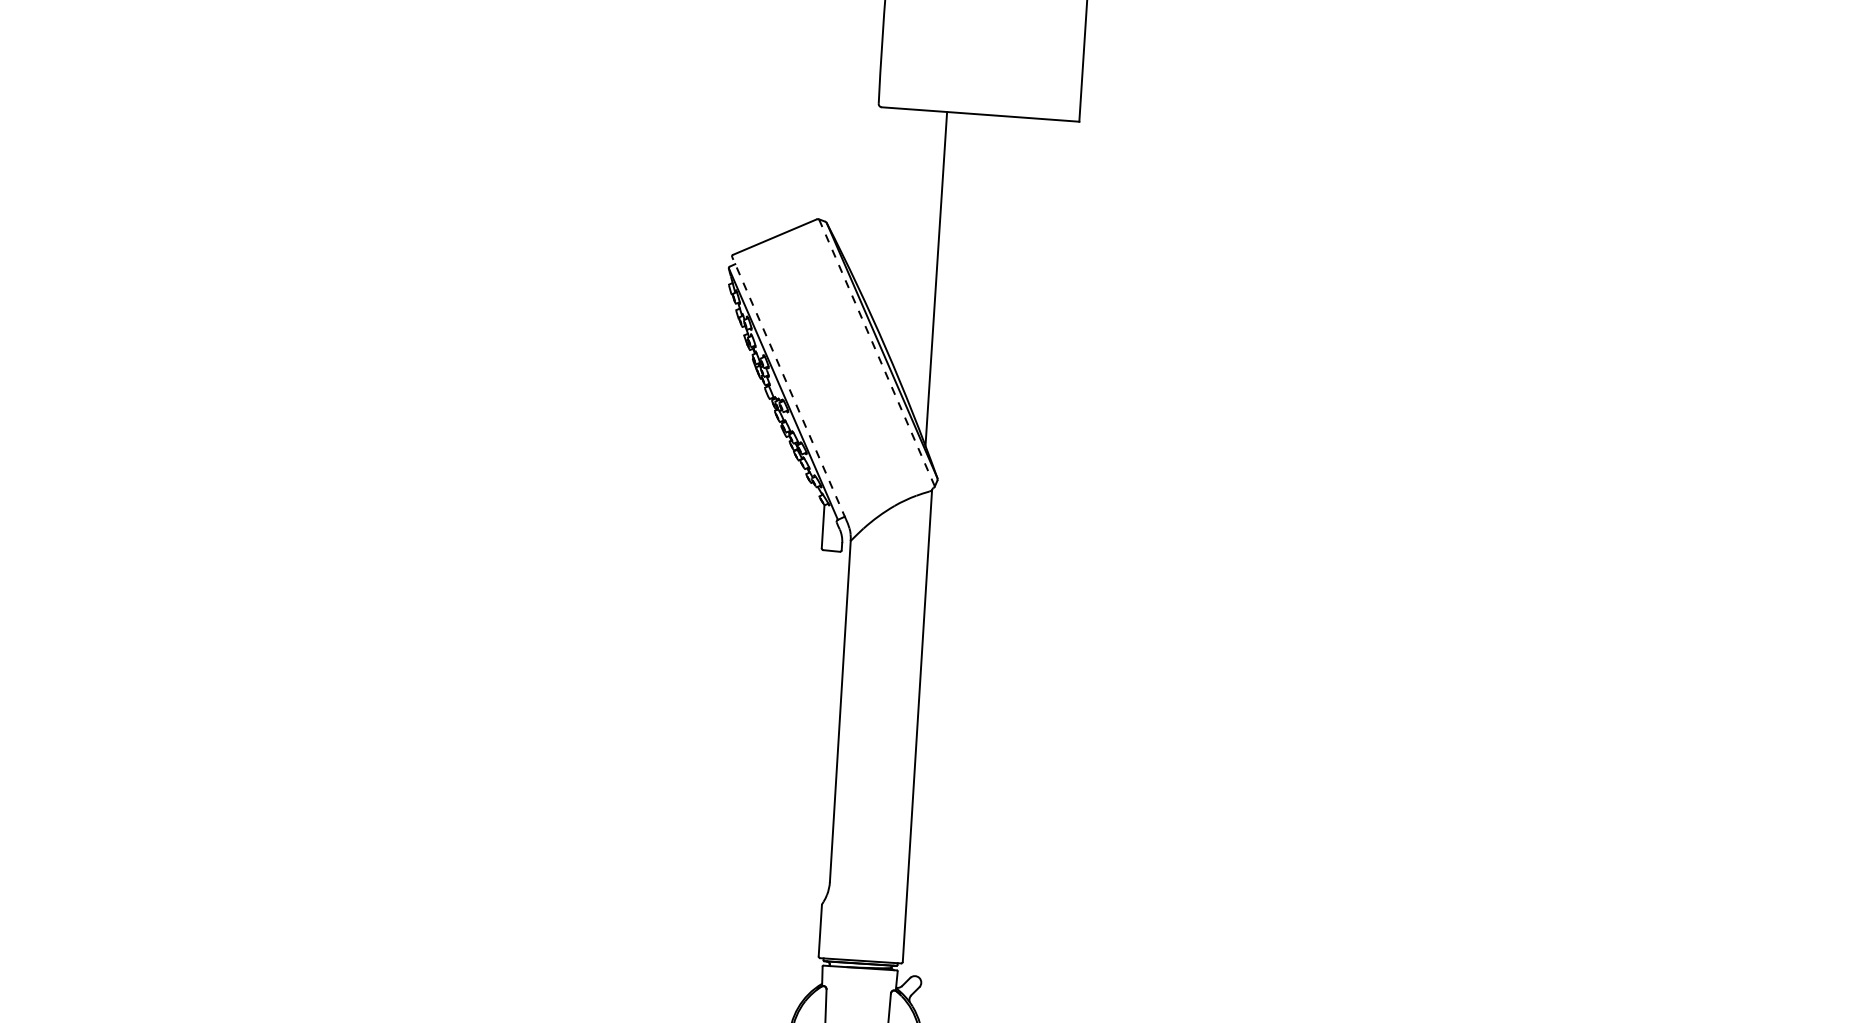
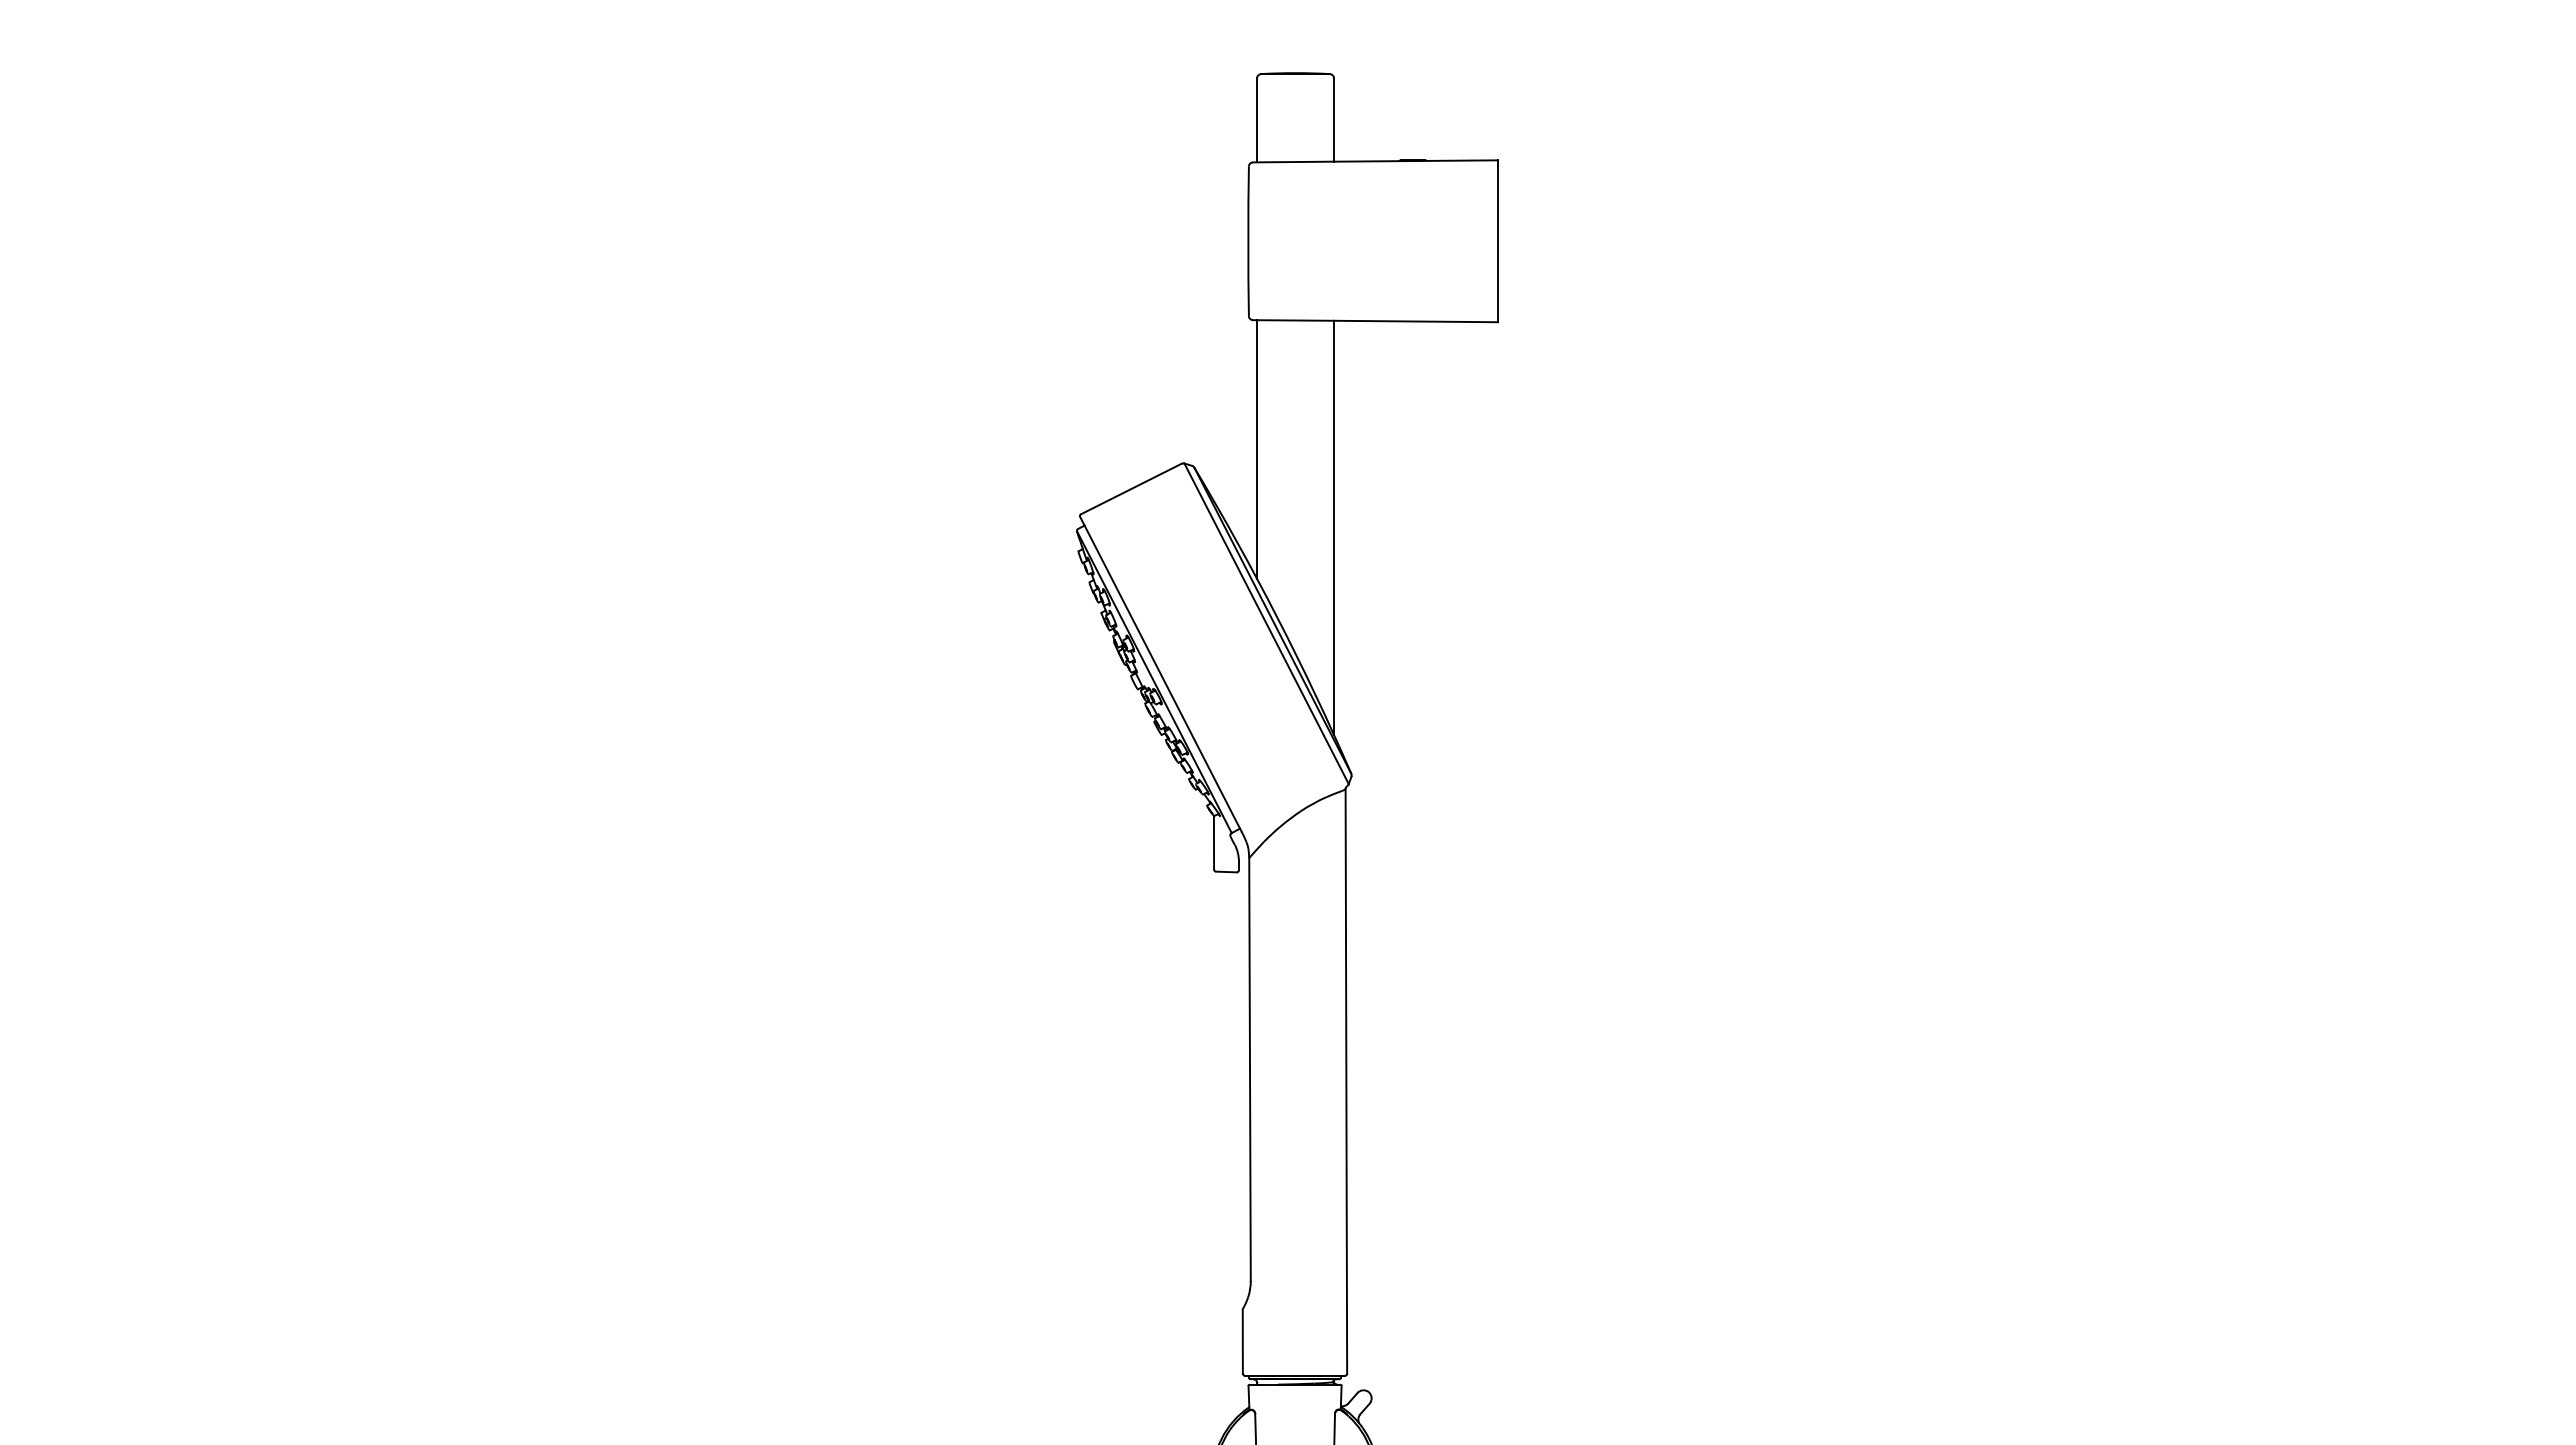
line: (878, 211) -> (1257, 449), added
line: (876, 353) -> (1266, 624), dashed -> solid
line: (788, 388) -> (1160, 674), dashed -> solid

